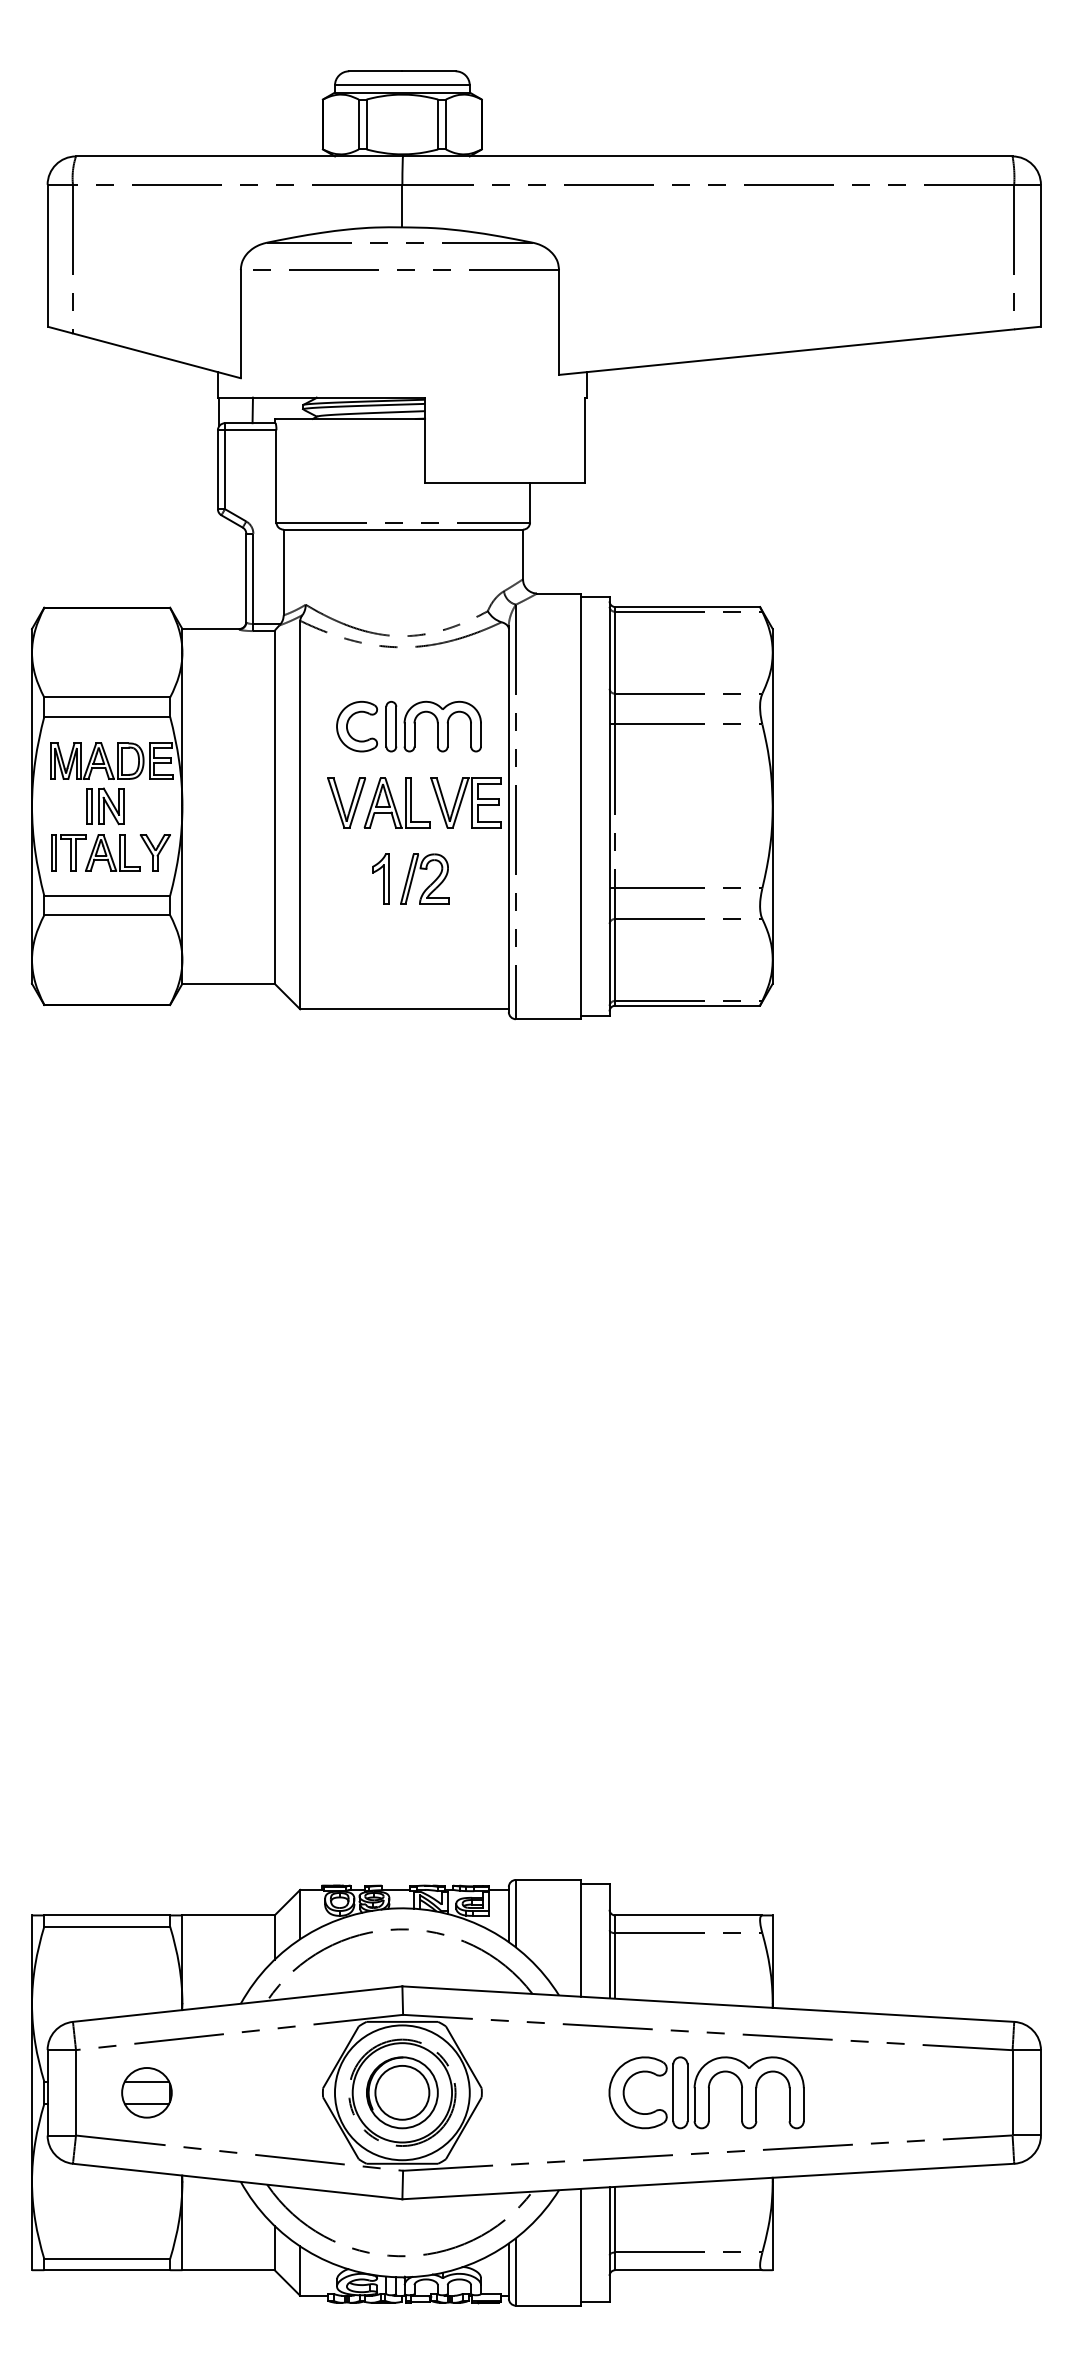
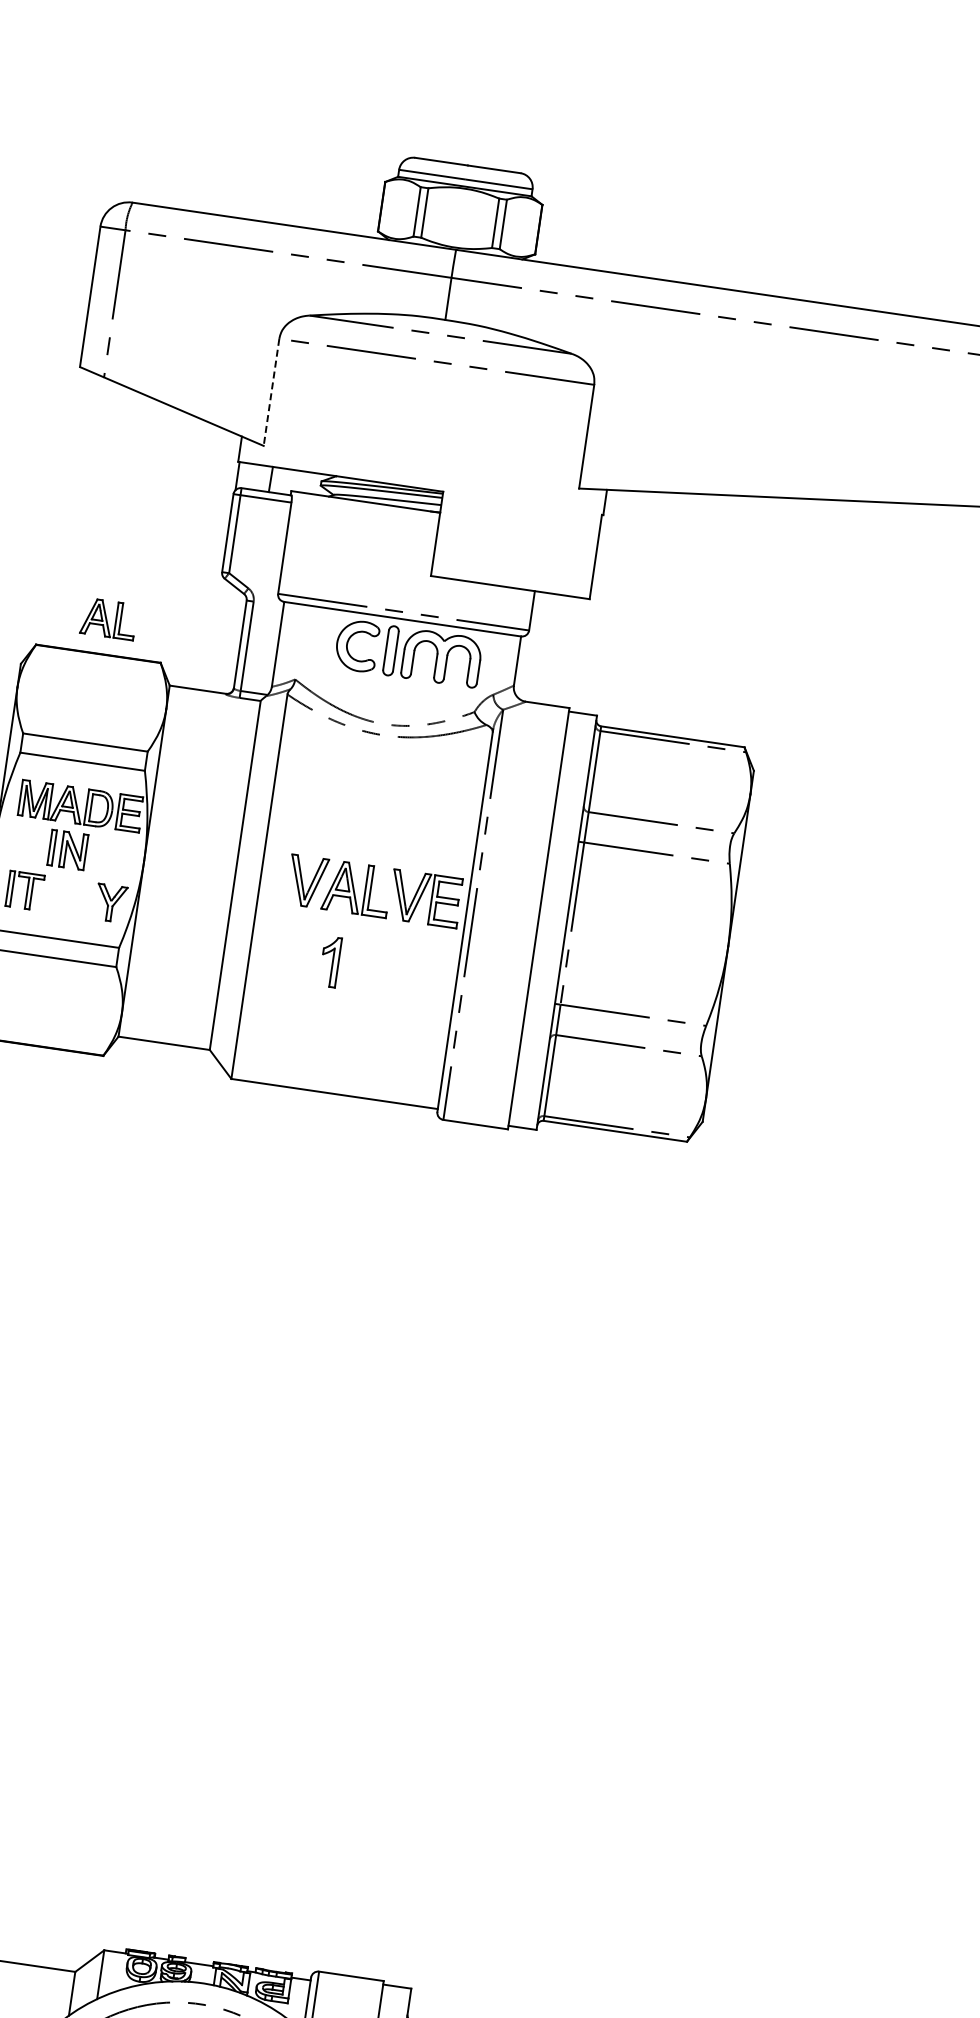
line: (240, 324) -> (271, 392), solid -> dashed
part: (408, 726) -> (407, 653), moved
part: (112, 852) -> (108, 618), moved
part: (430, 884) -> (378, 974), removed

